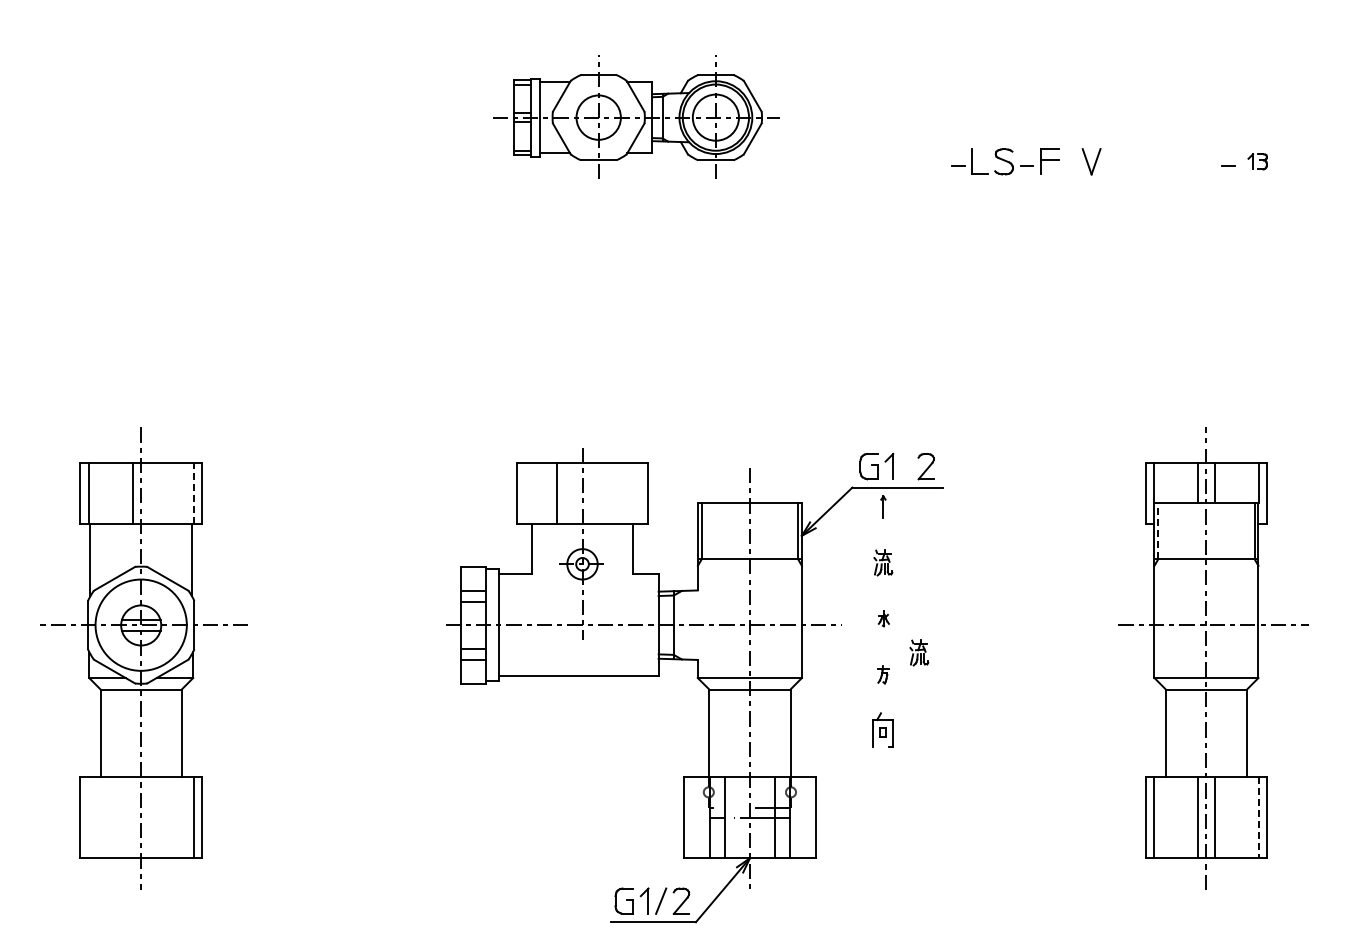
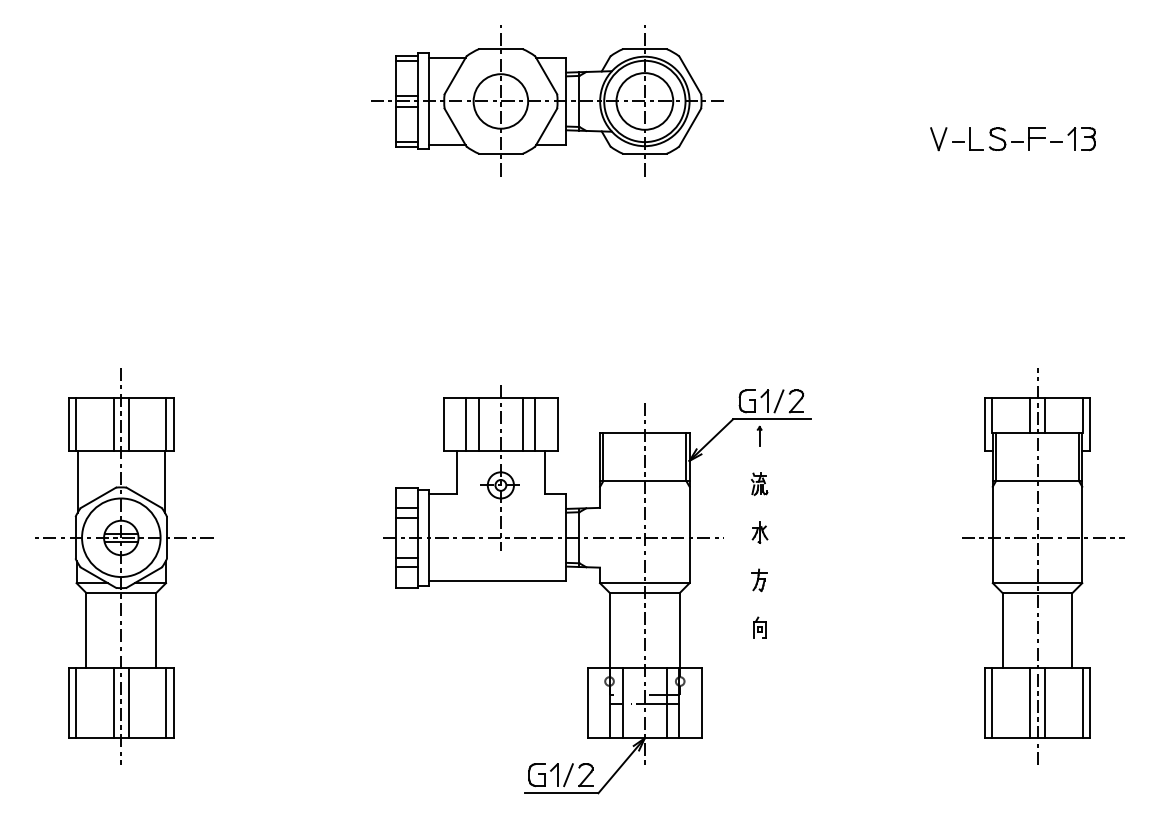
part: (636, 116) -> (547, 100), size x1.43
part: (1005, 161) -> (998, 138), moved
part: (1257, 161) -> (1081, 138), size x1.67
line: (905, 466) -> (778, 401), added
line: (149, 492) -> (128, 423), added
line: (193, 492) -> (166, 423), dashed -> solid
line: (542, 492) -> (466, 423), added
line: (607, 492) -> (522, 423), added
line: (622, 492) -> (535, 423), added
line: (1158, 531) -> (996, 457), dashed -> solid
part: (883, 618) -> (759, 531), size x1.67
part: (919, 652) -> (790, 561), removed
part: (883, 674) -> (759, 580), size x1.43
part: (883, 729) -> (759, 627), size x0.71
line: (88, 817) -> (75, 703), added
line: (132, 817) -> (113, 703), added
line: (149, 817) -> (128, 703), added
line: (1258, 817) -> (1082, 703), dashed -> solid

